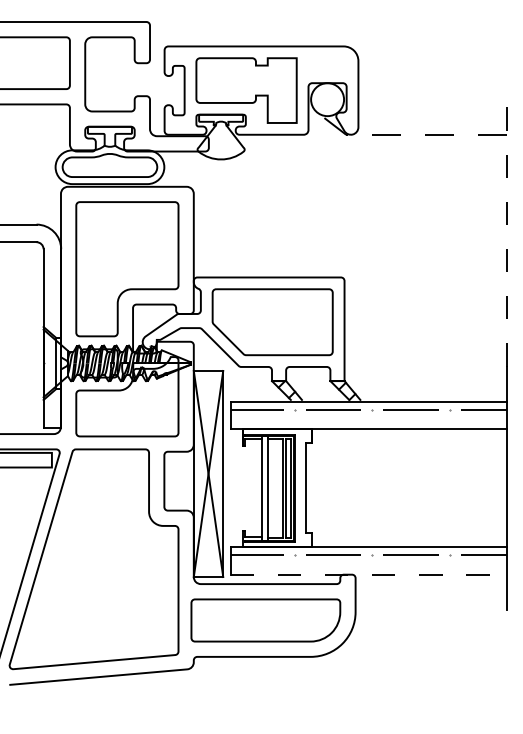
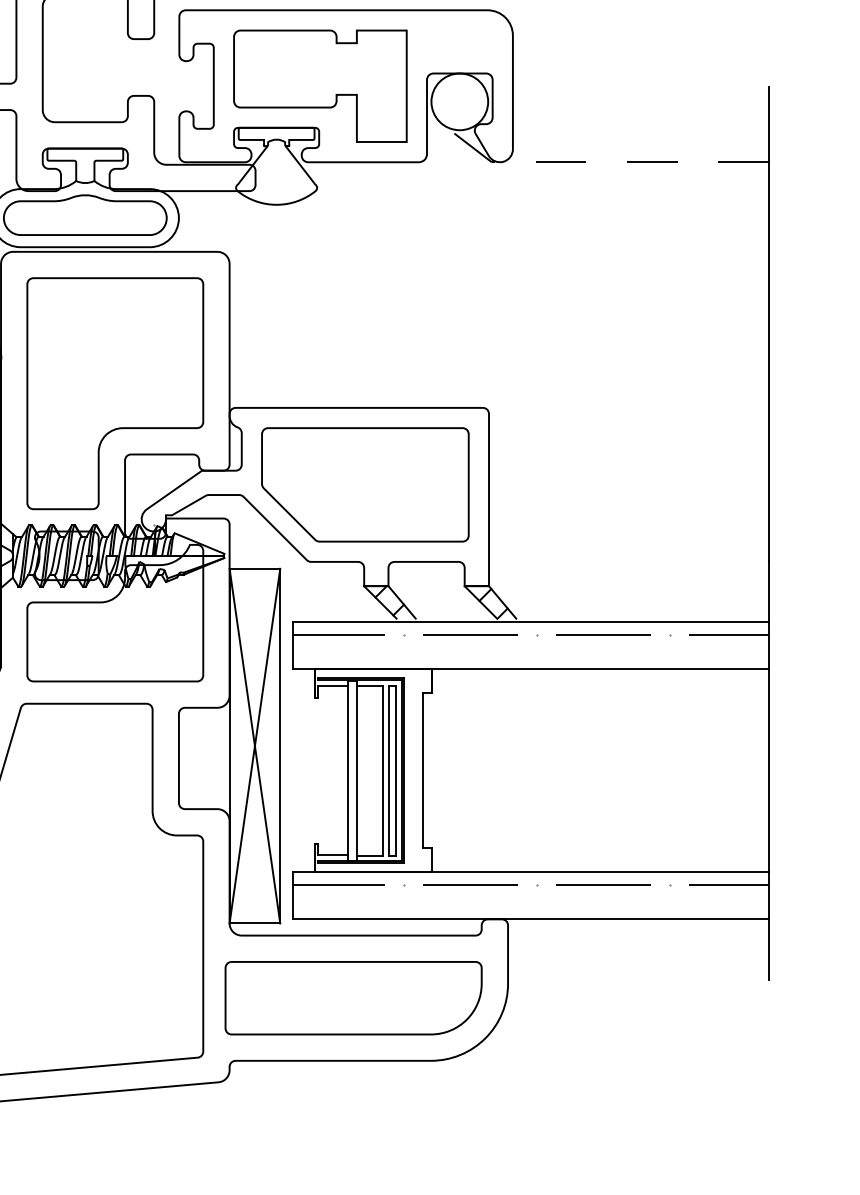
line: (507, 228) -> (769, 323), dashed -> solid
line: (369, 574) -> (531, 919), dashed -> solid

